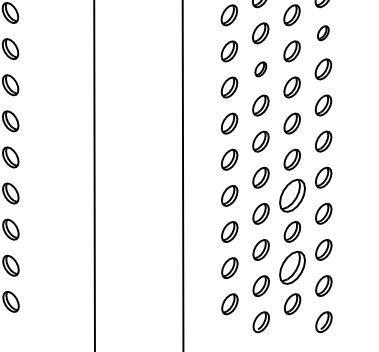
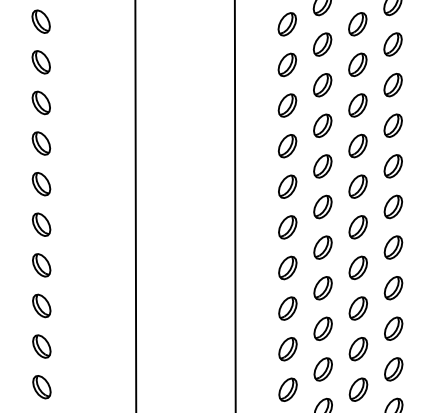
part: (322, 32) -> (392, 84), size x1.43
part: (260, 69) -> (322, 125), size x1.43
part: (291, 195) -> (357, 267), size x0.62
part: (292, 268) -> (358, 349), size x0.62

